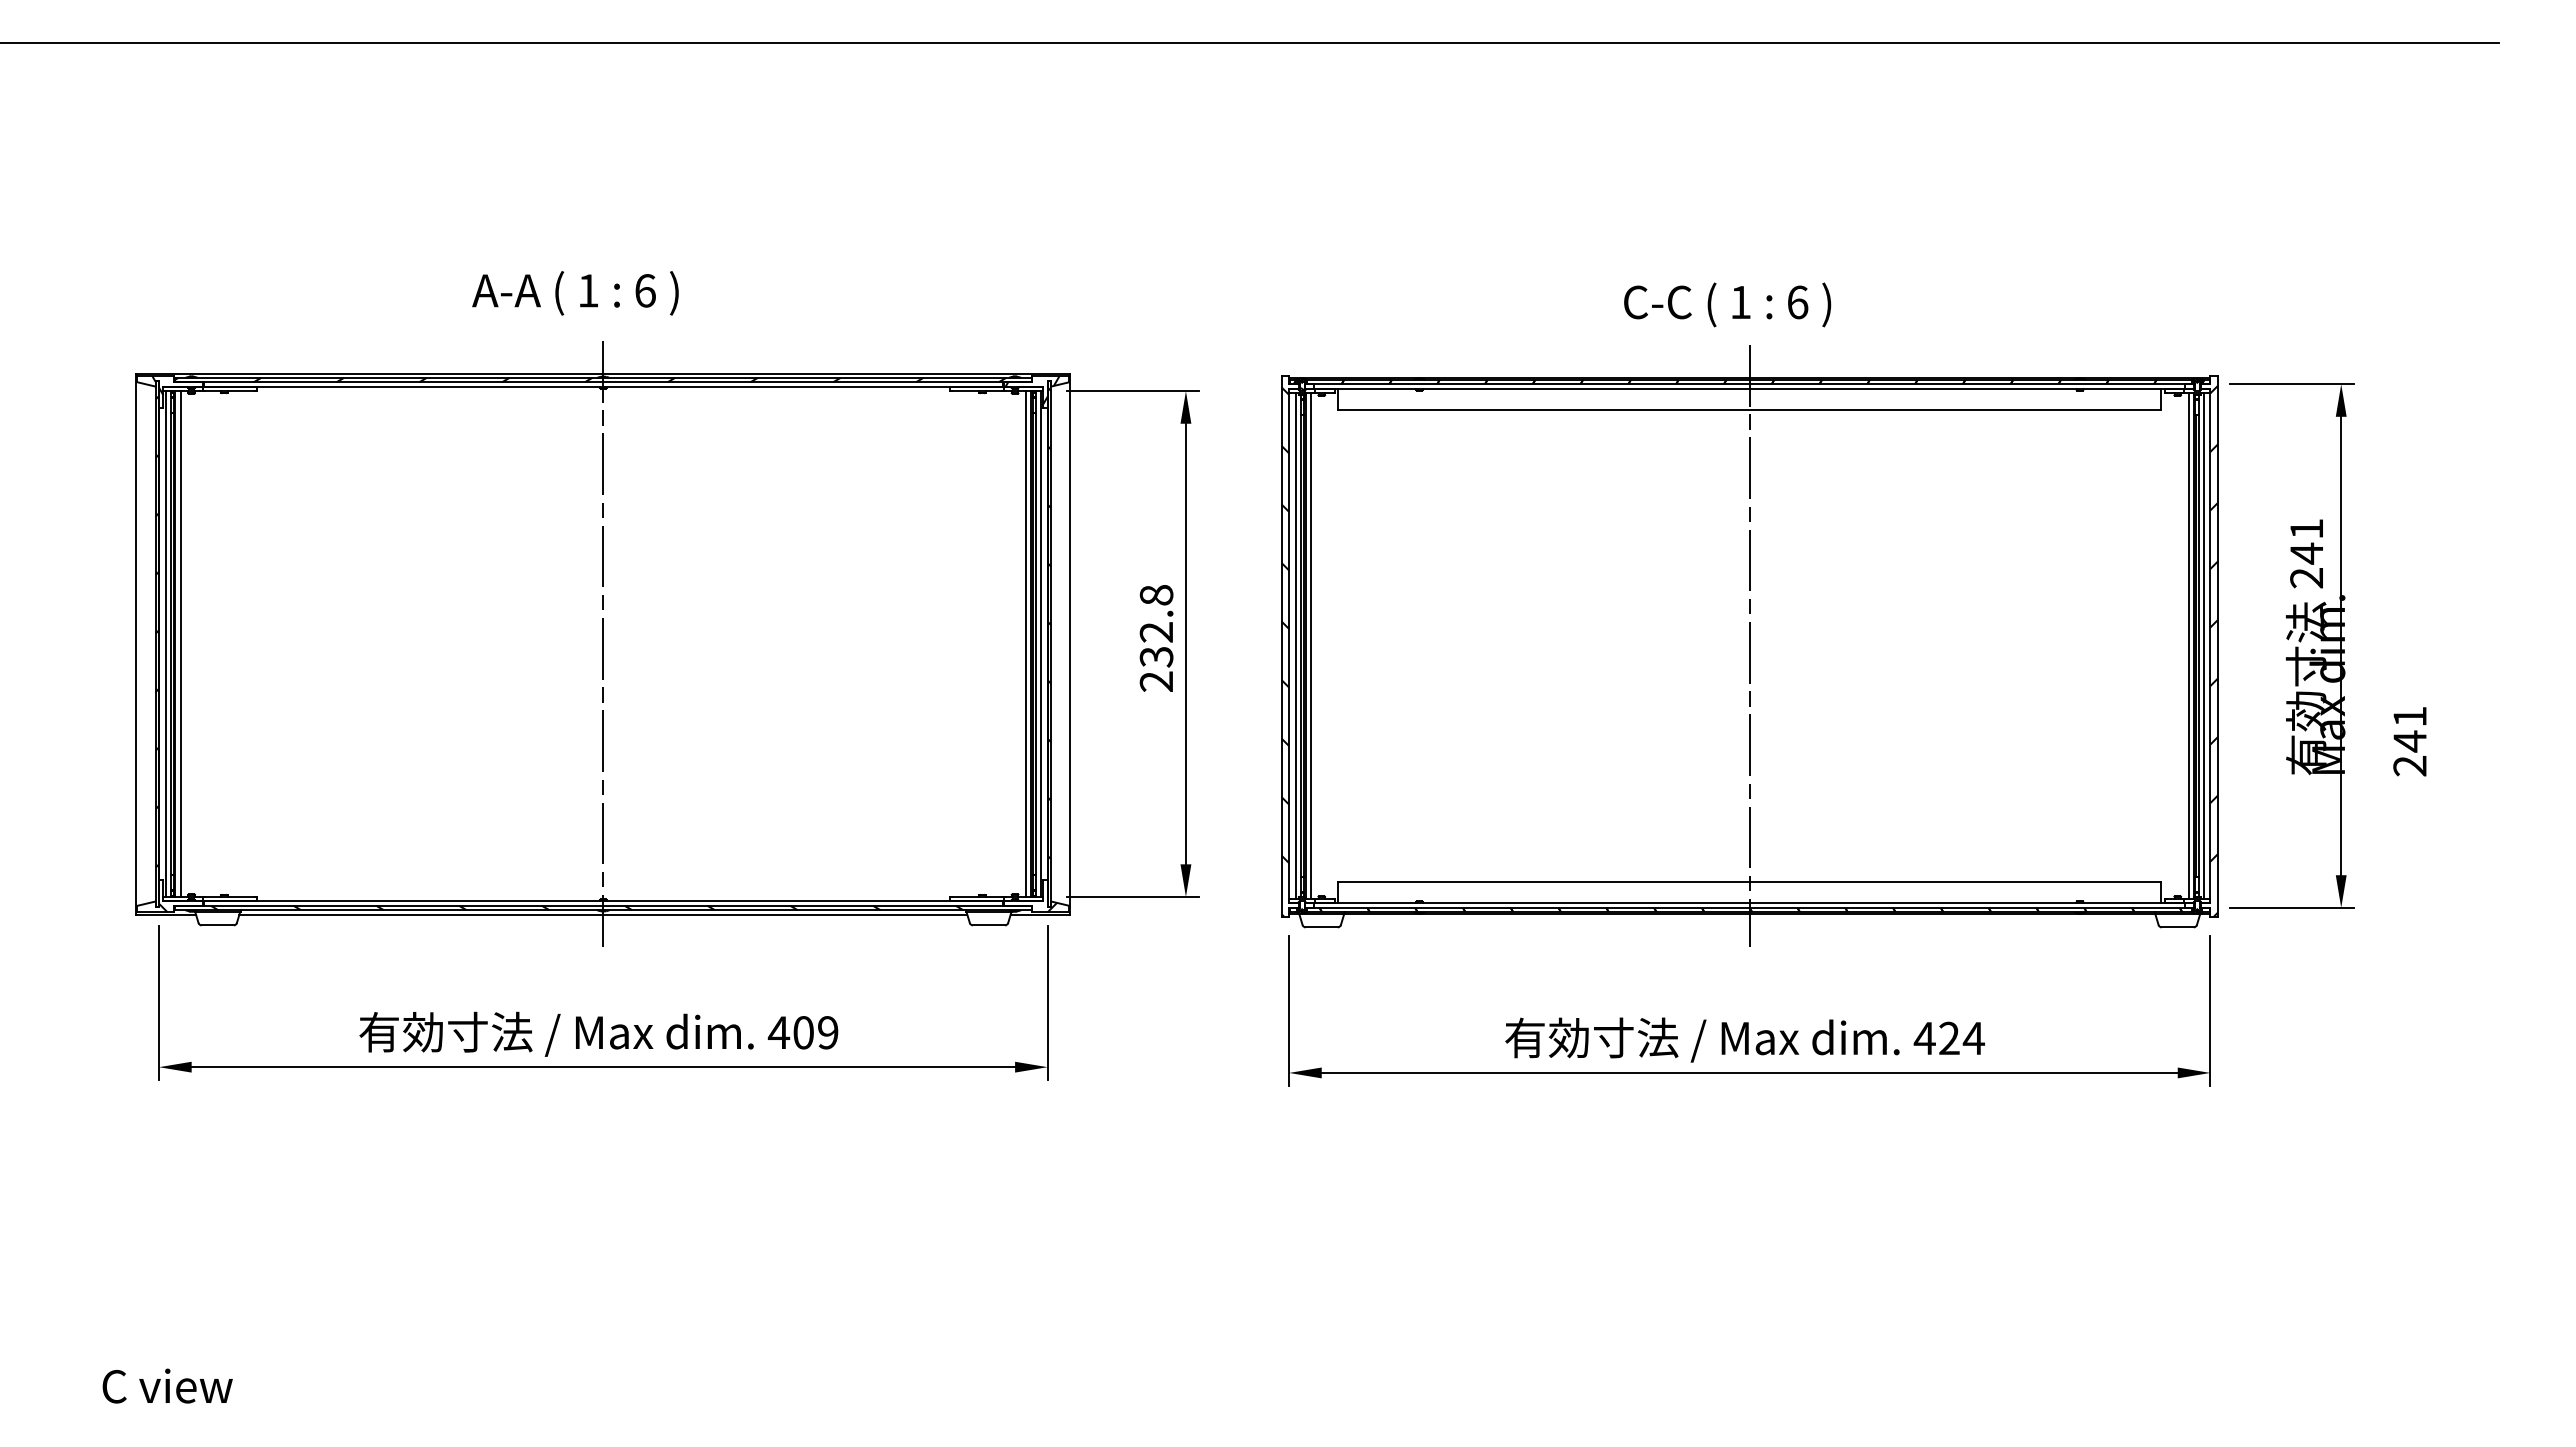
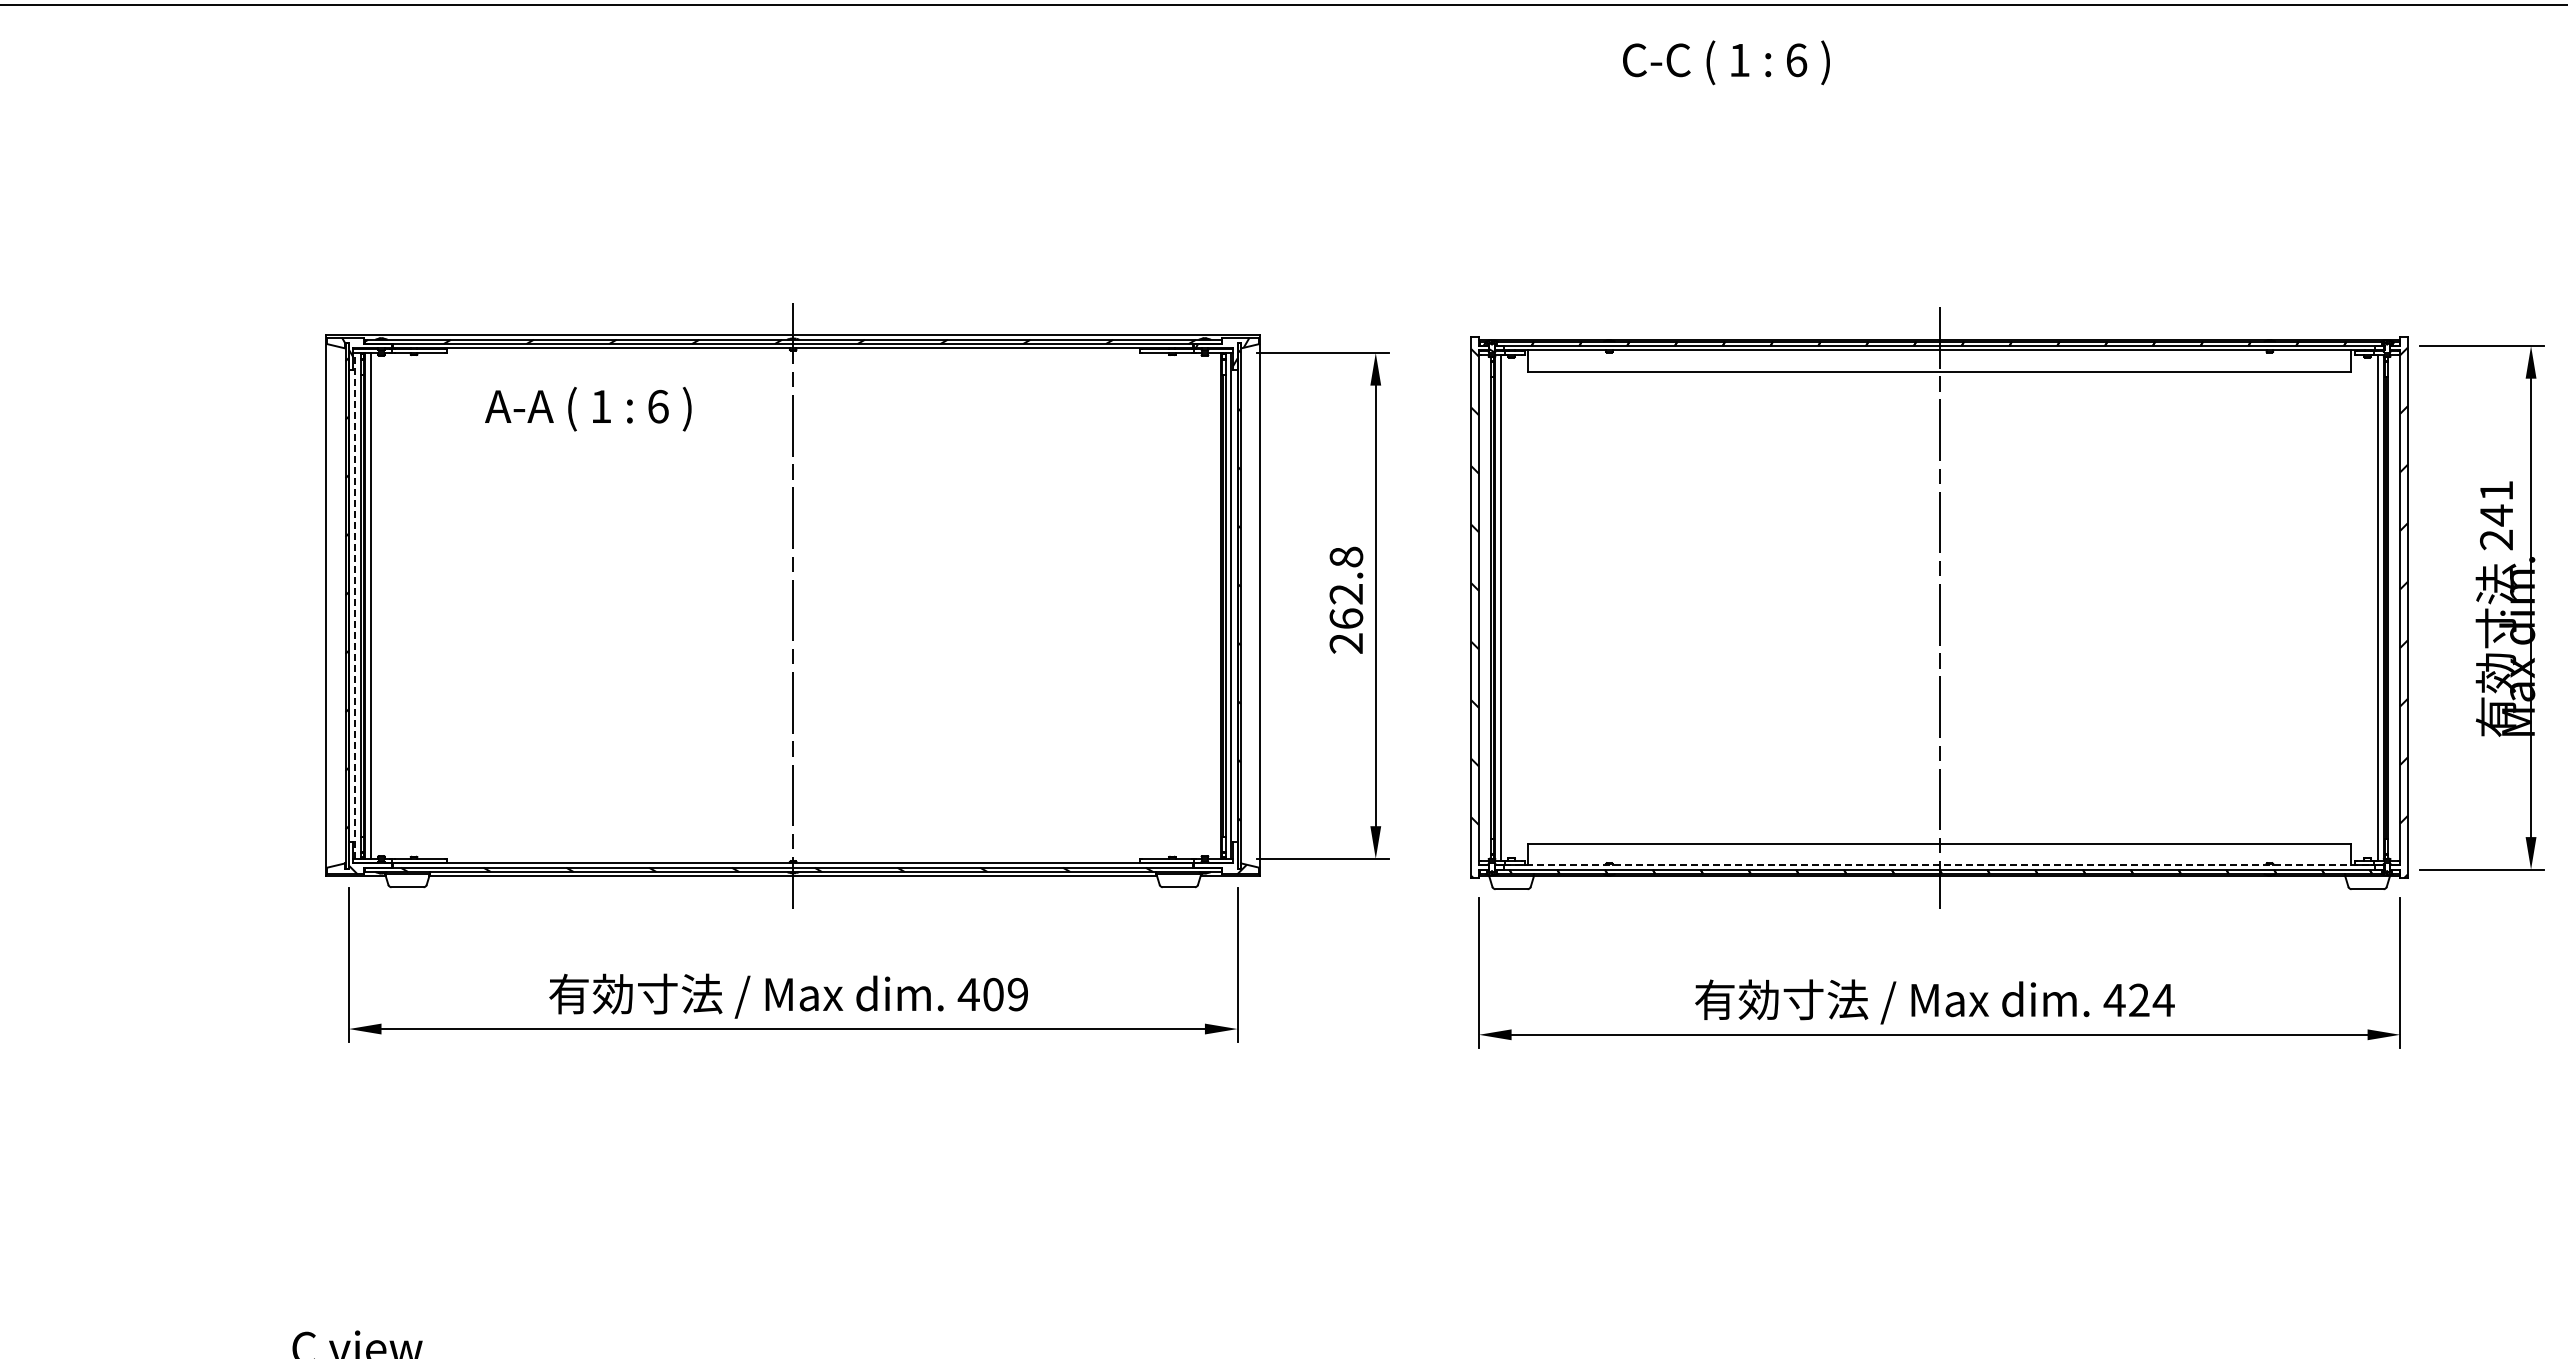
text: (575, 293) -> (588, 409), moved
text: (1727, 304) -> (1726, 62), moved
line: (1025, 643) -> (1215, 605), removed
line: (165, 644) -> (355, 606), solid -> dashed
line: (1295, 645) -> (1485, 607), removed
line: (2203, 645) -> (2393, 607), removed
text: (1156, 656) -> (1346, 618), 232.8 -> 262.8
line: (1749, 903) -> (1939, 865), solid -> dashed

